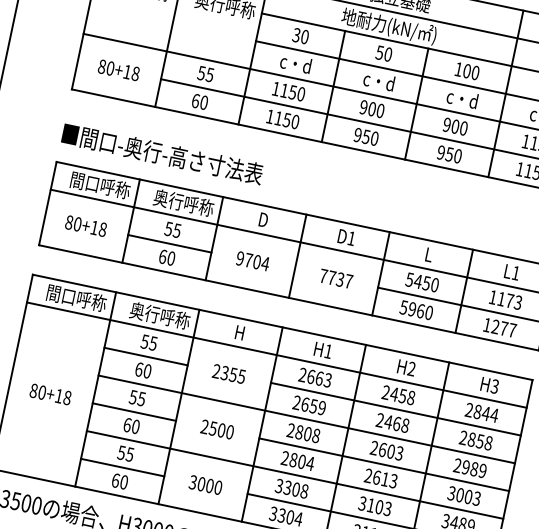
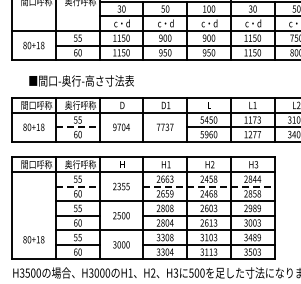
text: (162, 153) -> (81, 80), moved
line: (169, 243) -> (77, 127), solid -> dashed
line: (145, 356) -> (77, 186), solid -> dashed
text: (50, 393) -> (33, 239), moved
line: (396, 409) -> (209, 186), solid -> dashed

